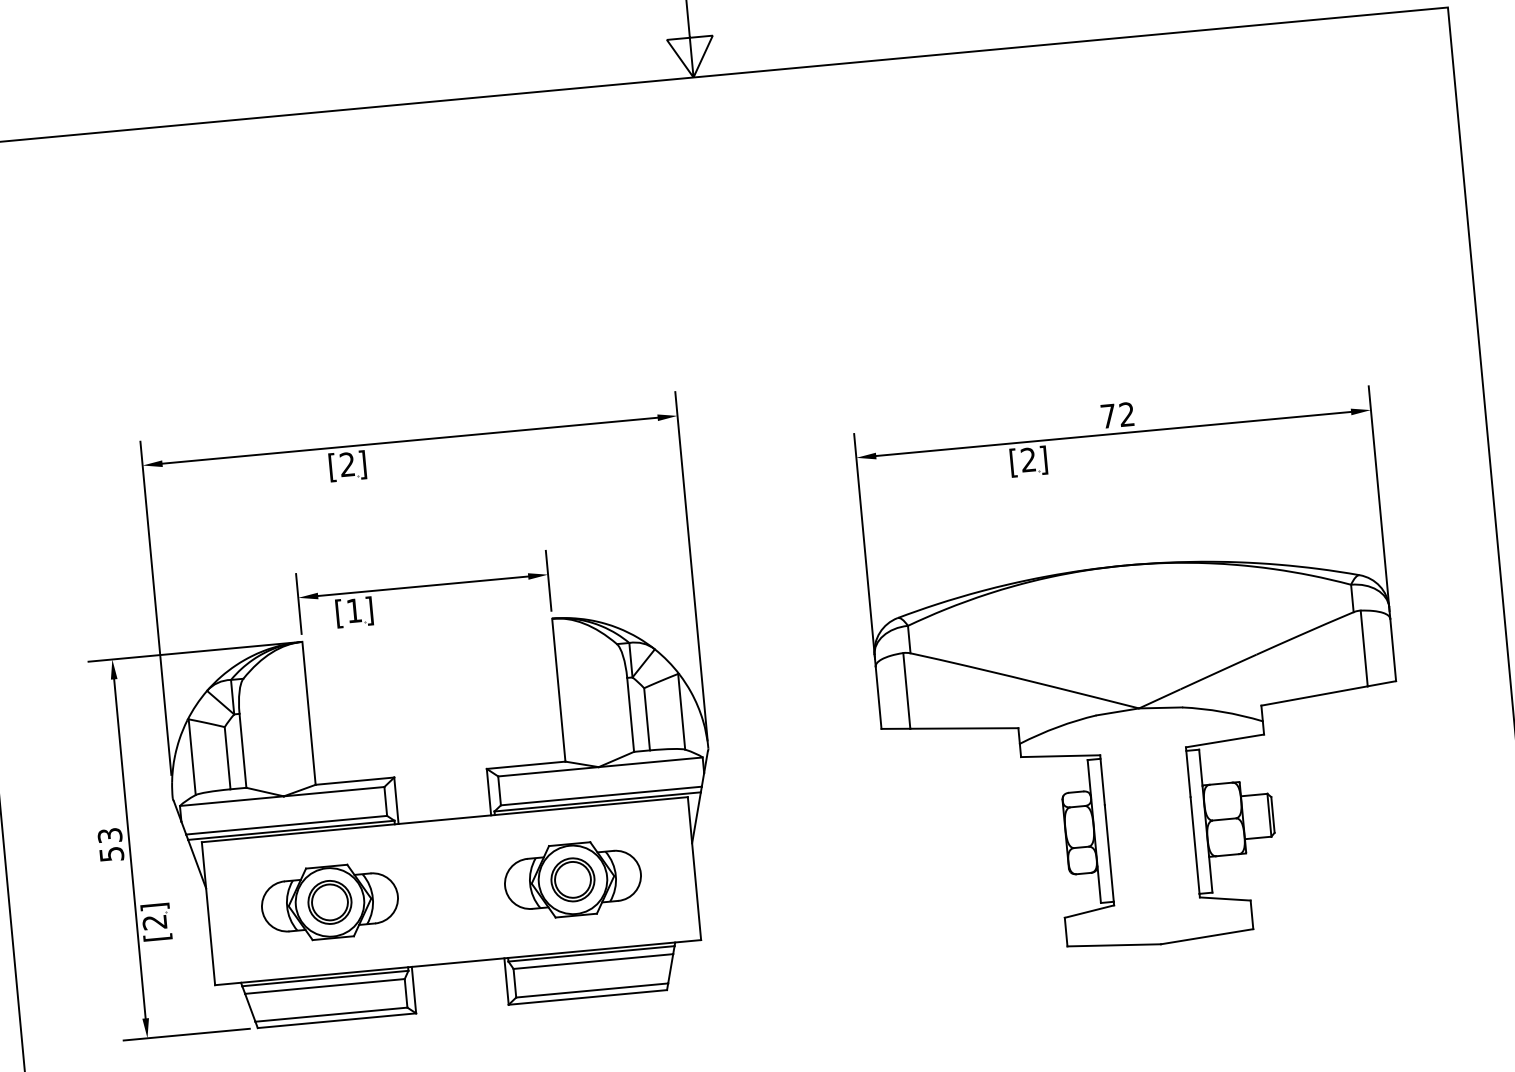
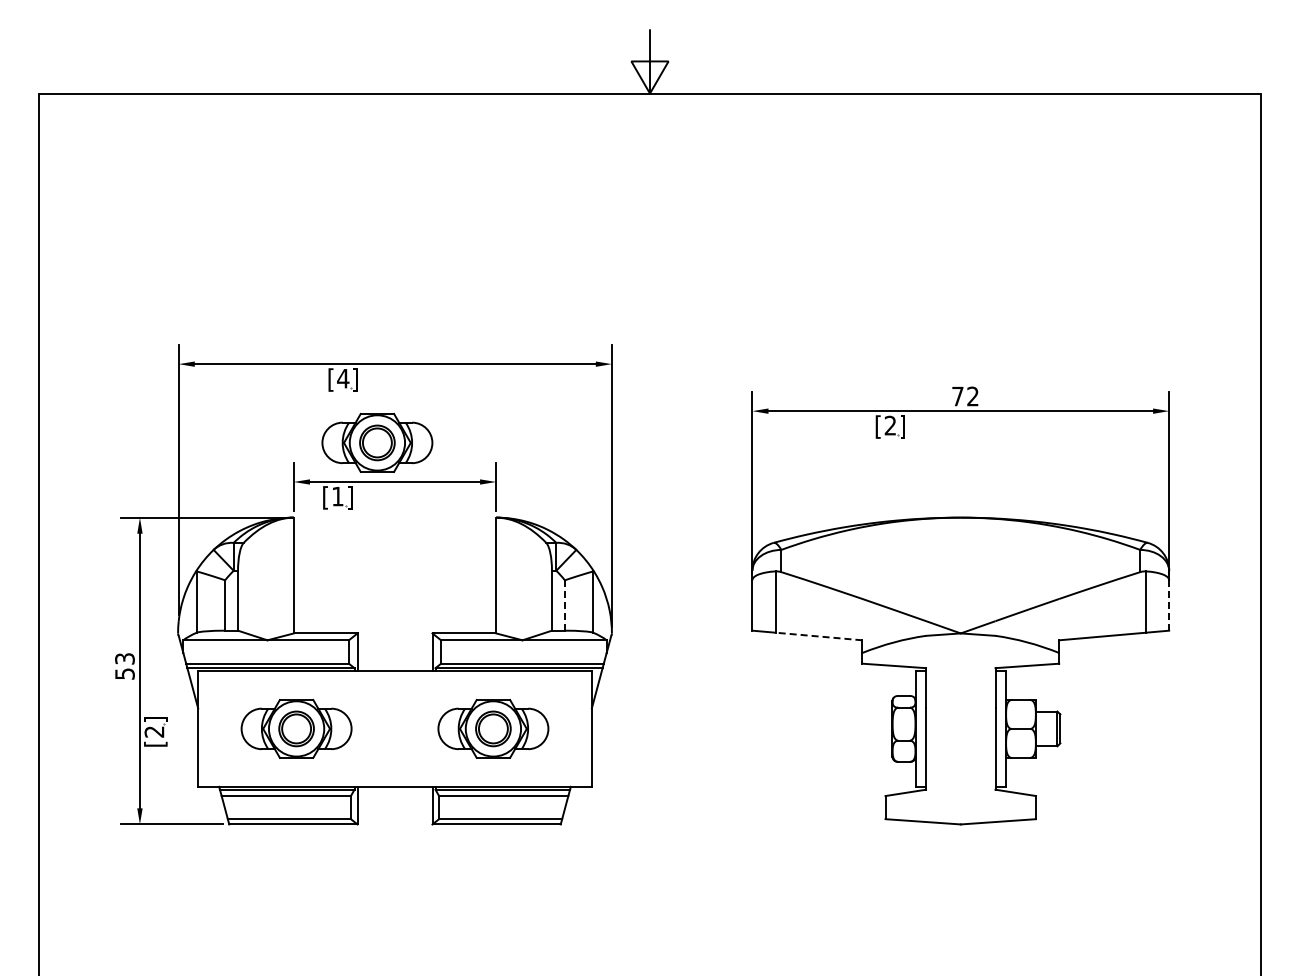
text: (347, 464) -> (343, 378), [2 -> [4
part: (397, 539) -> (377, 442), added
line: (1393, 650) -> (1169, 605), solid -> dashed
line: (646, 720) -> (564, 606), solid -> dashed
line: (963, 728) -> (818, 636), solid -> dashed

